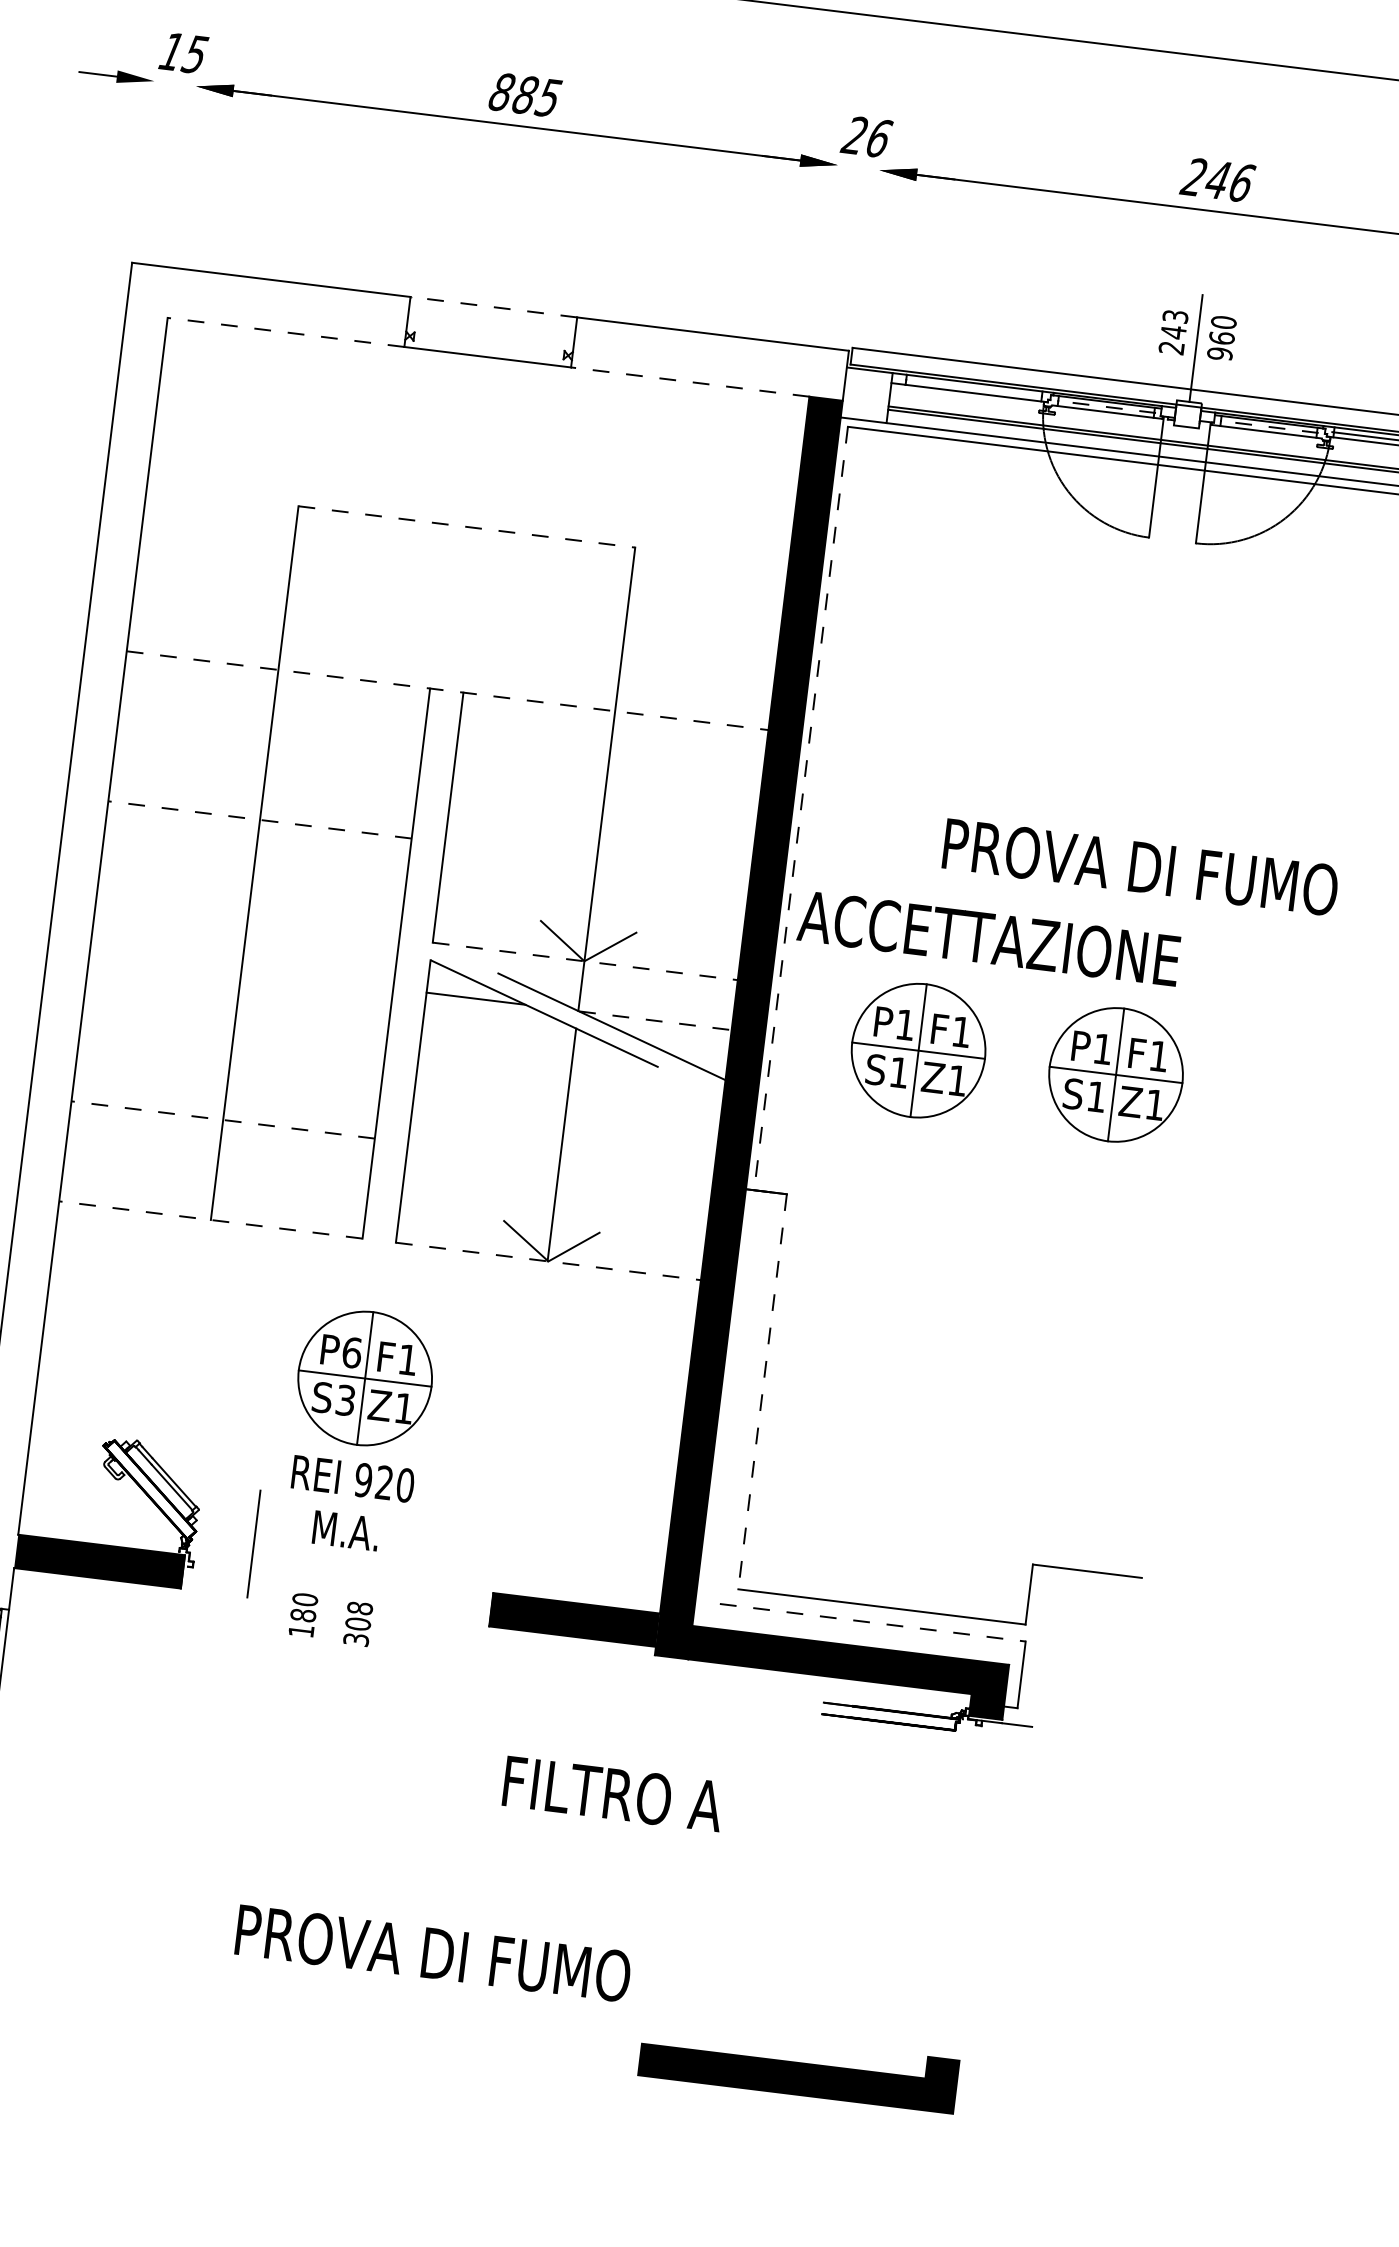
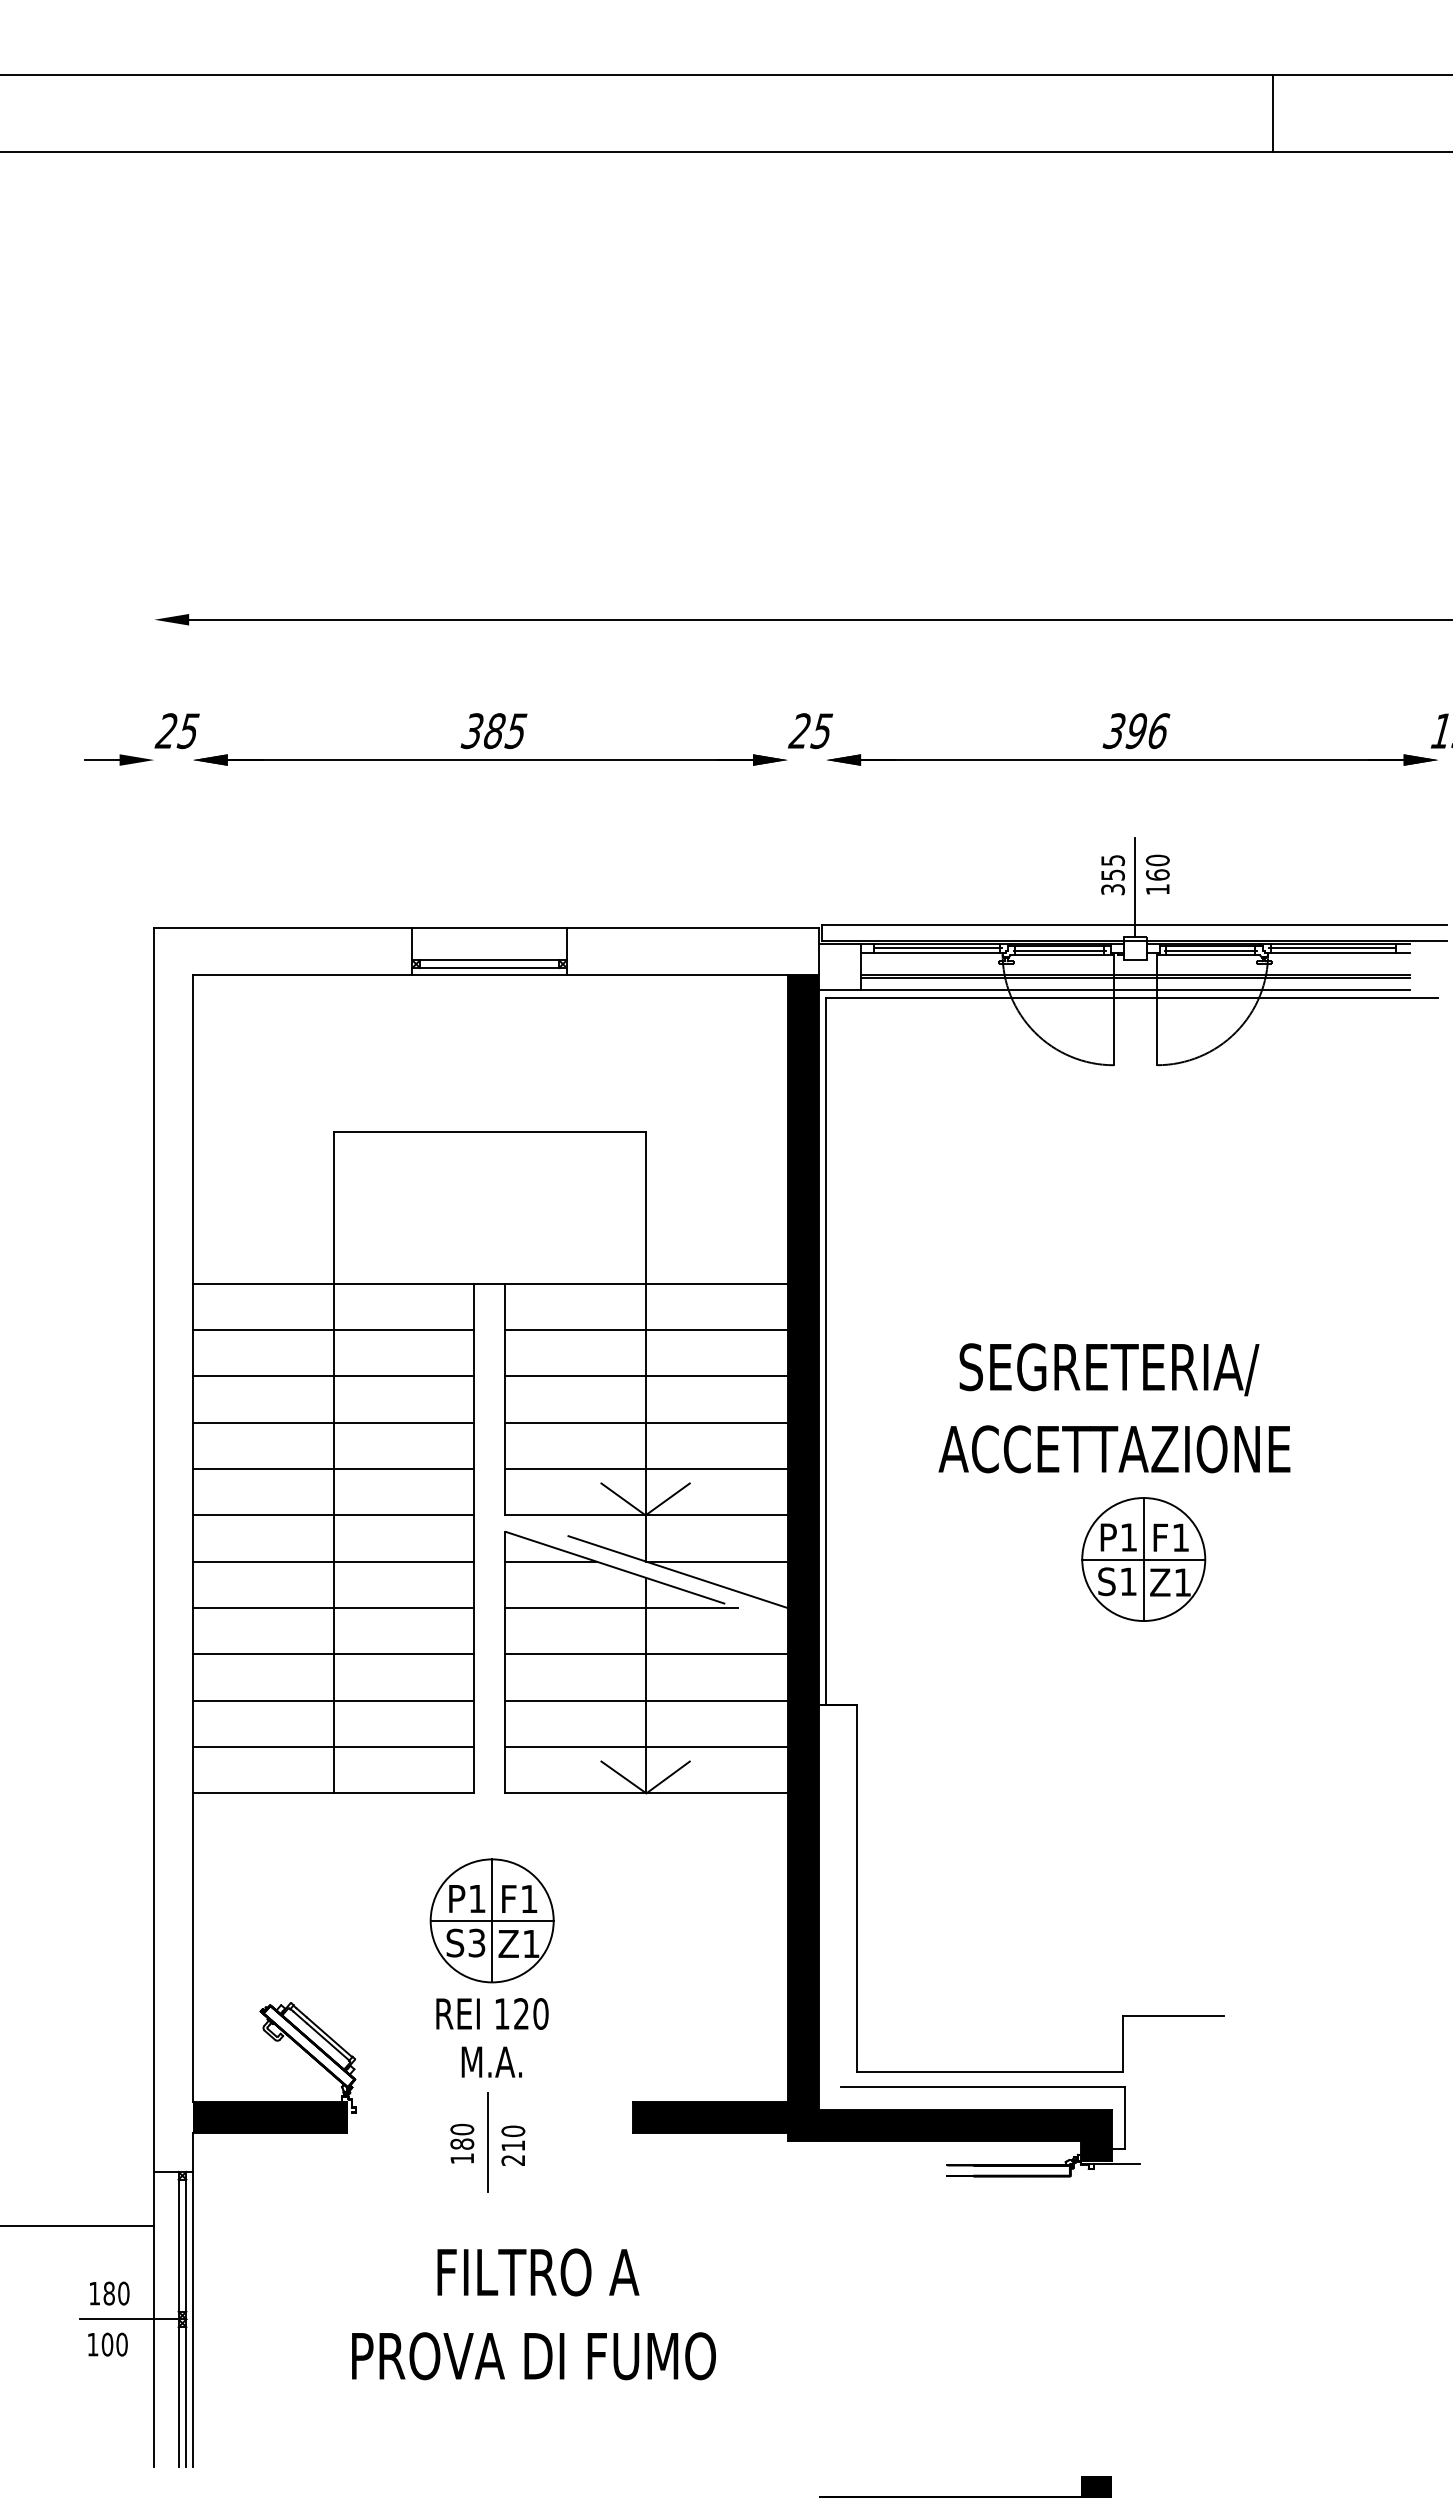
text: (170, 50) -> (165, 730), 15 -> 25
text: (500, 92) -> (471, 731), 885 -> 385
text: (878, 138) -> (821, 731), 26 -> 25
text: (1204, 178) -> (1124, 731), 246 -> 396
line: (493, 307) -> (489, 928), dashed -> solid
line: (285, 332) -> (302, 974), dashed -> solid
text: (1172, 332) -> (1112, 875), 243 -> 355
line: (489, 341) -> (489, 960), added
line: (488, 350) -> (489, 968), added
text: (1219, 353) -> (1157, 889), 960 -> 160
line: (689, 381) -> (676, 974), dashed -> solid
line: (974, 388) -> (937, 948), added
line: (1105, 406) -> (1059, 950), dashed -> solid
line: (1268, 426) -> (1210, 950), dashed -> solid
line: (467, 526) -> (490, 1131), dashed -> solid
line: (447, 690) -> (490, 1283), dashed -> solid
line: (272, 719) -> (333, 1329), added
line: (609, 760) -> (646, 1329), added
line: (266, 770) -> (333, 1376), added
line: (801, 808) -> (826, 1351), dashed -> solid
line: (603, 811) -> (646, 1376), added
line: (259, 819) -> (333, 1422), dashed -> solid
line: (597, 861) -> (646, 1422), added
text: (1139, 869) -> (1142, 1369), PROVA DI FUMO -> SEGRETERIA/
line: (253, 870) -> (333, 1469), added
line: (591, 911) -> (646, 1469), added
line: (247, 920) -> (333, 1515), added
text: (989, 938) -> (1114, 1449), moved
line: (585, 961) -> (646, 1515), dashed -> solid
line: (241, 969) -> (333, 1561), added
line: (235, 1020) -> (333, 1608), added
line: (655, 1020) -> (717, 1561), dashed -> solid
part: (918, 1050) -> (960, 1559), removed
line: (546, 1058) -> (621, 1608), added
line: (229, 1070) -> (333, 1654), added
line: (566, 1111) -> (646, 1654), added
line: (223, 1119) -> (333, 1700), dashed -> solid
line: (560, 1161) -> (646, 1700), added
line: (216, 1170) -> (333, 1747), added
line: (554, 1211) -> (646, 1747), added
line: (210, 1220) -> (333, 1793), dashed -> solid
line: (548, 1261) -> (646, 1793), dashed -> solid
text: (352, 1352) -> (477, 1898), P6 -> P1
line: (762, 1391) -> (856, 1888), dashed -> solid
text: (362, 1479) -> (501, 2013), 920 -> 120
line: (253, 1543) -> (487, 2142), moved
line: (873, 1622) -> (983, 2086), dashed -> solid
text: (358, 1623) -> (513, 2145), 308 -> 210
text: (613, 1794) -> (538, 2272), moved
text: (432, 1953) -> (533, 2356), moved

